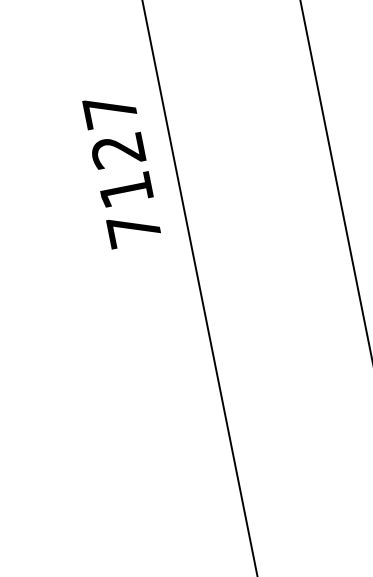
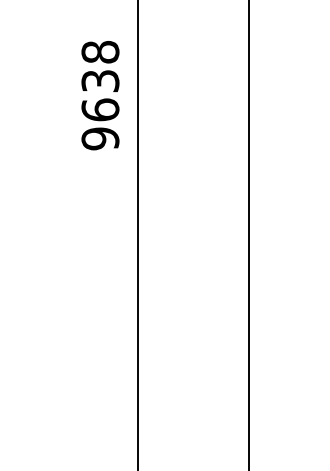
text: (122, 170) -> (100, 95), 7127 -> 9638

